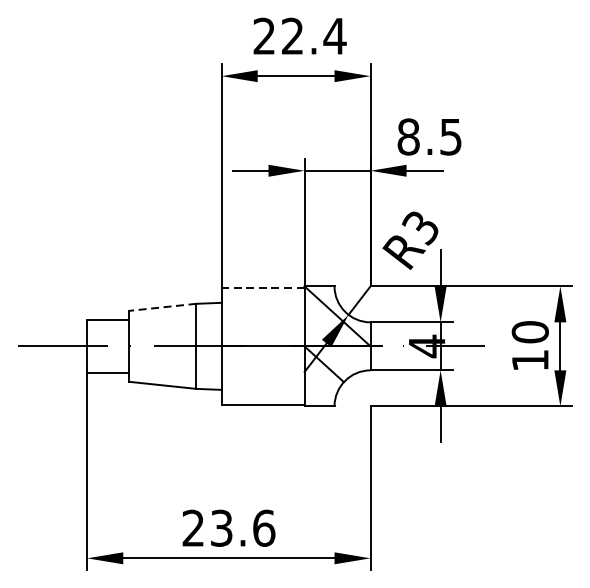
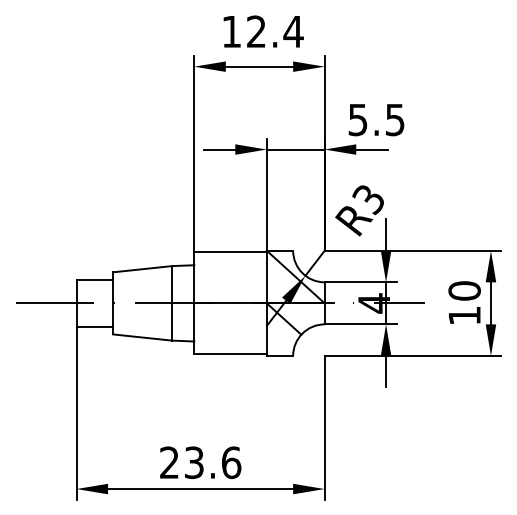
text: (264, 36) -> (231, 31), 22.4 -> 12.4
text: (408, 136) -> (357, 119), 8.5 -> 5.5
line: (263, 288) -> (230, 252), dashed -> solid
line: (162, 307) -> (142, 269), dashed -> solid

